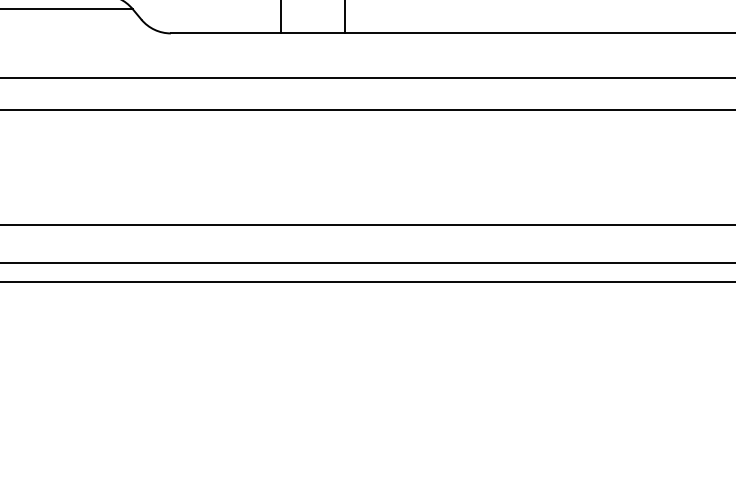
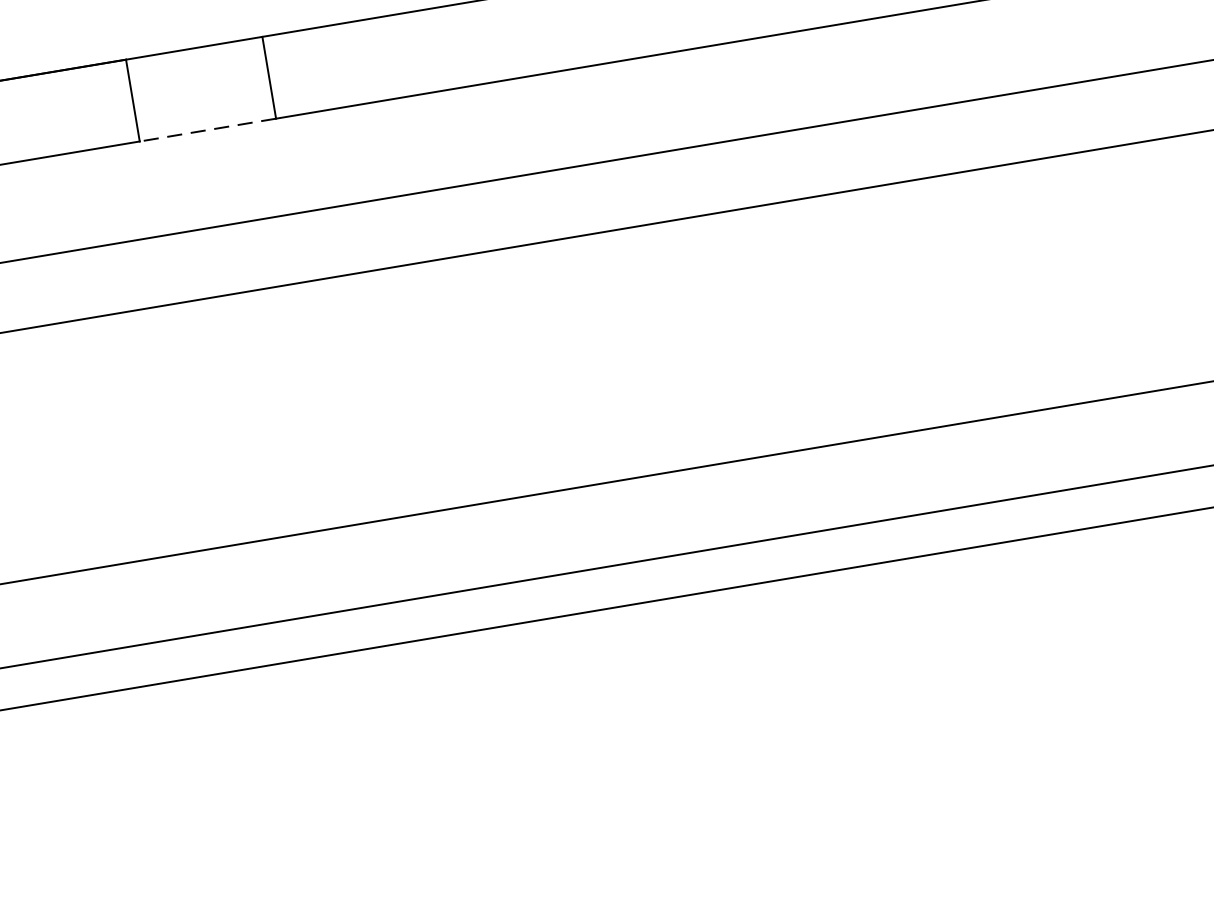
line: (312, 33) -> (207, 130), solid -> dashed

